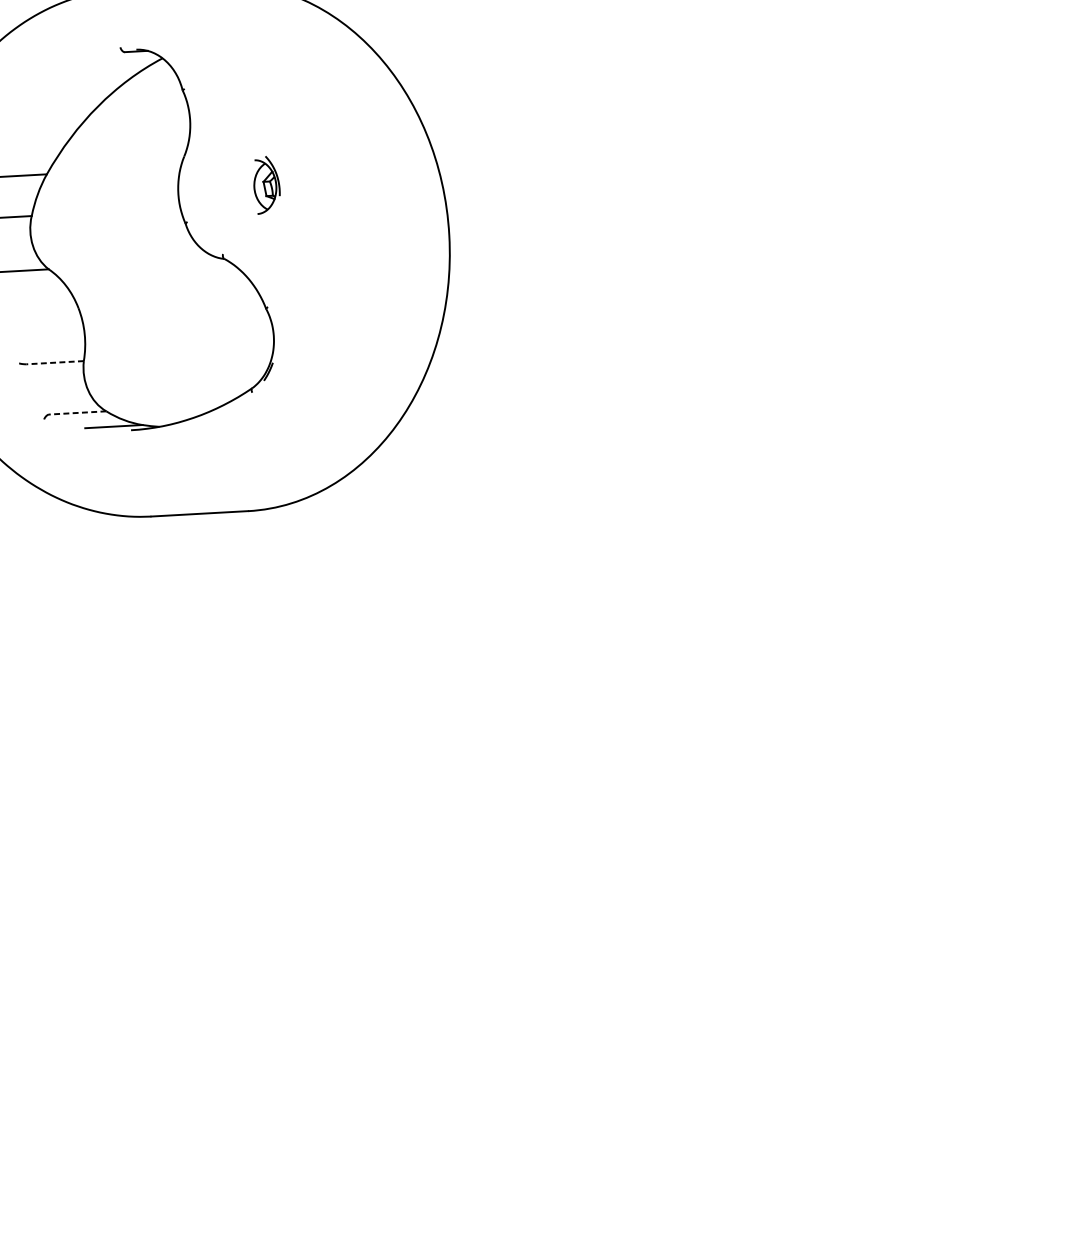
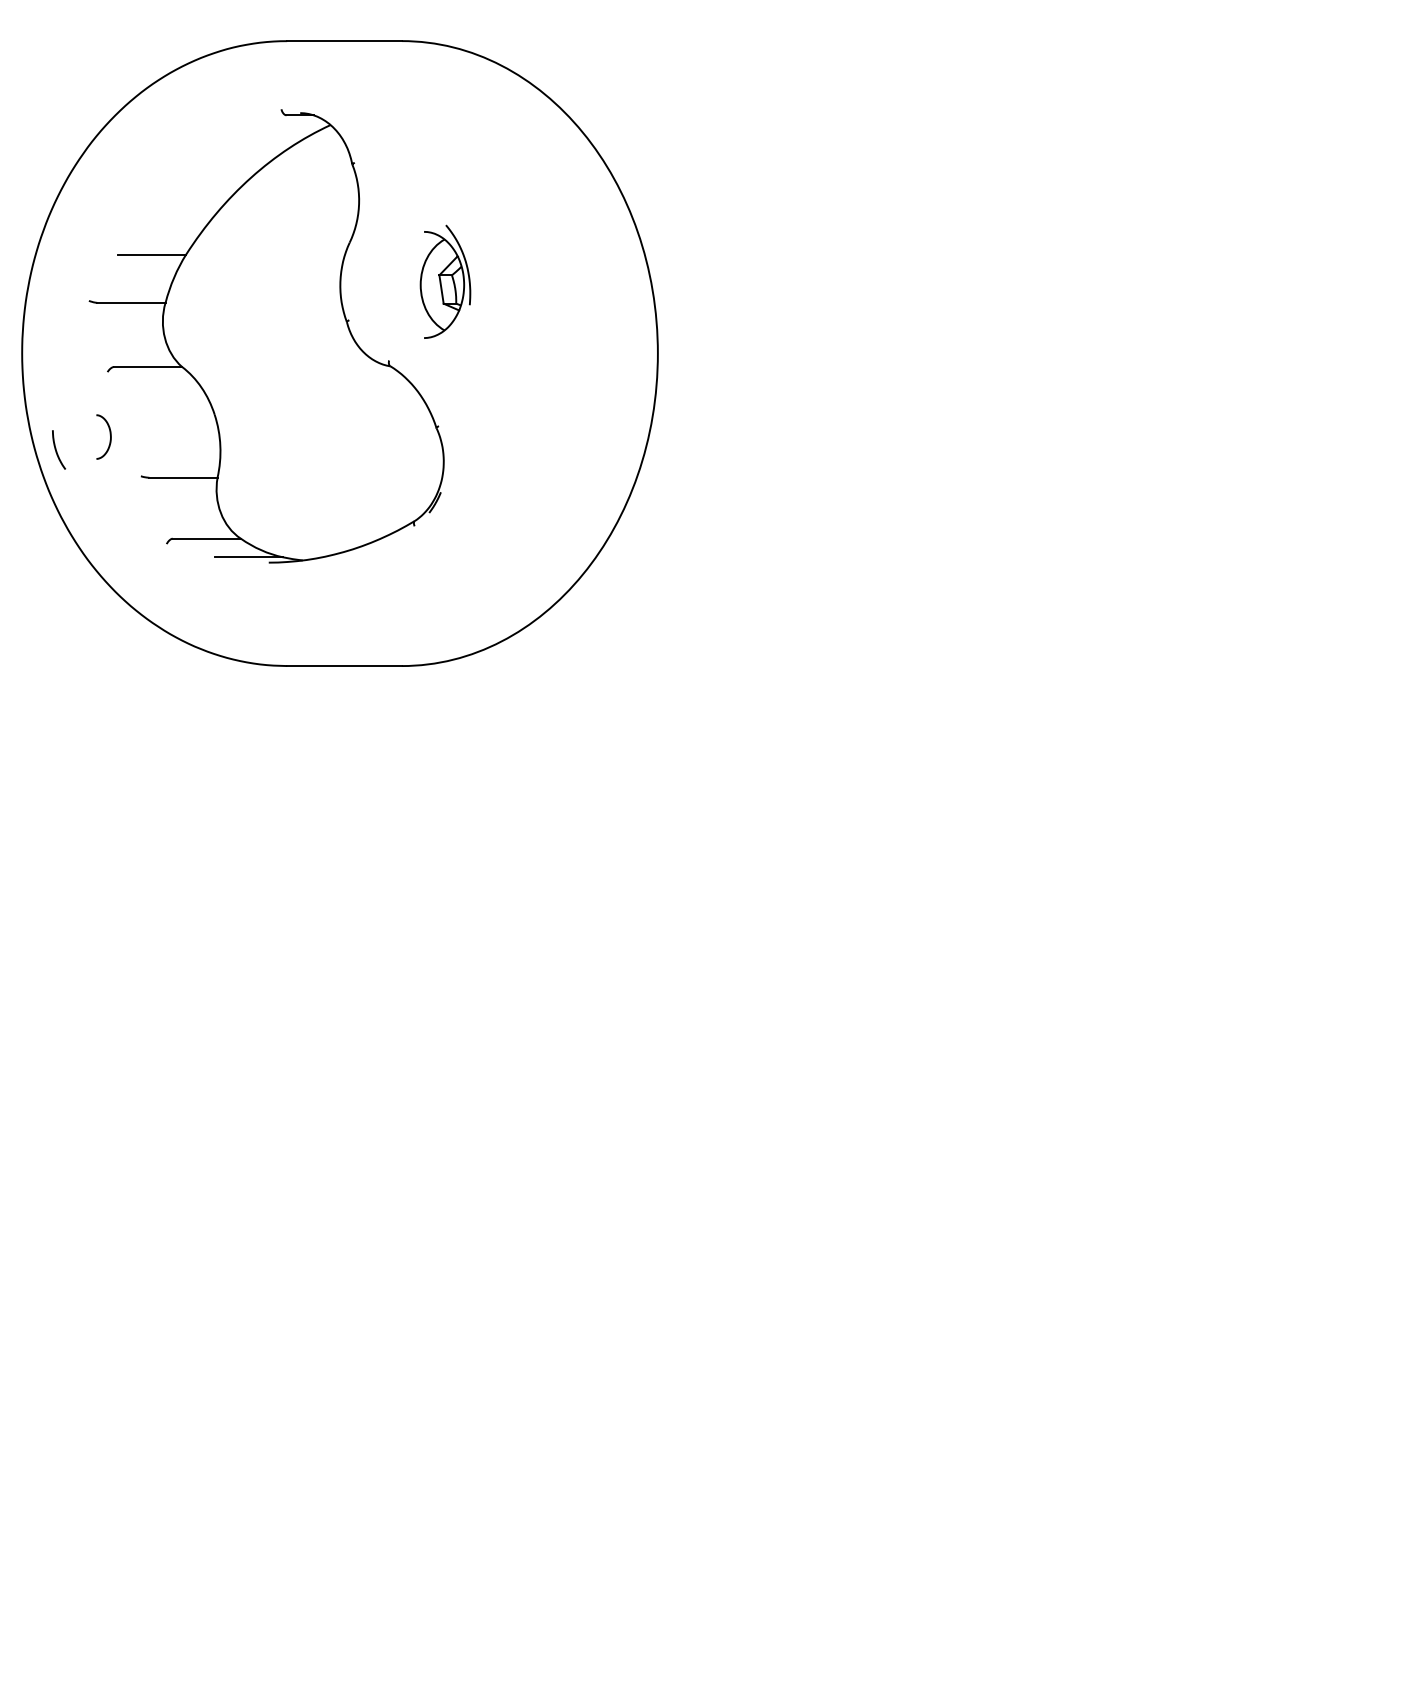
part: (266, 184) -> (445, 281), size x1.67
line: (55, 362) -> (183, 477), dashed -> solid
line: (77, 412) -> (206, 538), dashed -> solid

